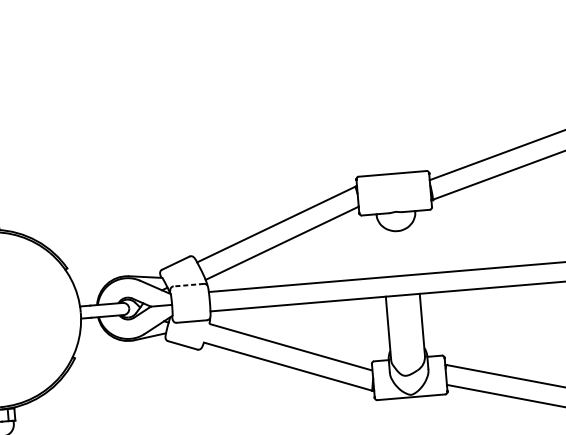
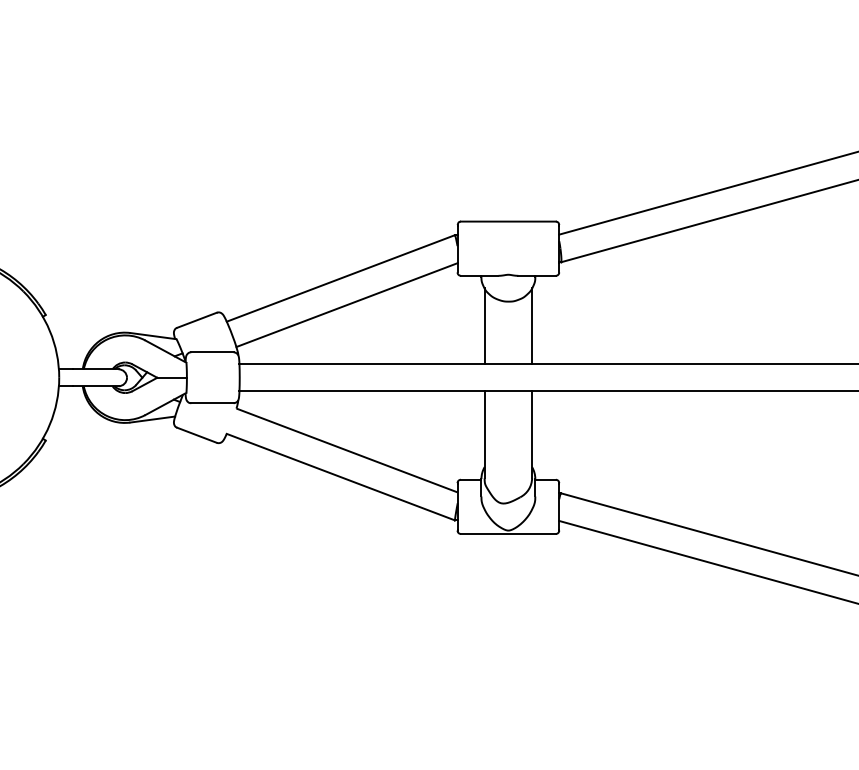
line: (416, 247) -> (532, 326), added
line: (381, 250) -> (484, 326), added
line: (188, 285) -> (211, 352), dashed -> solid

